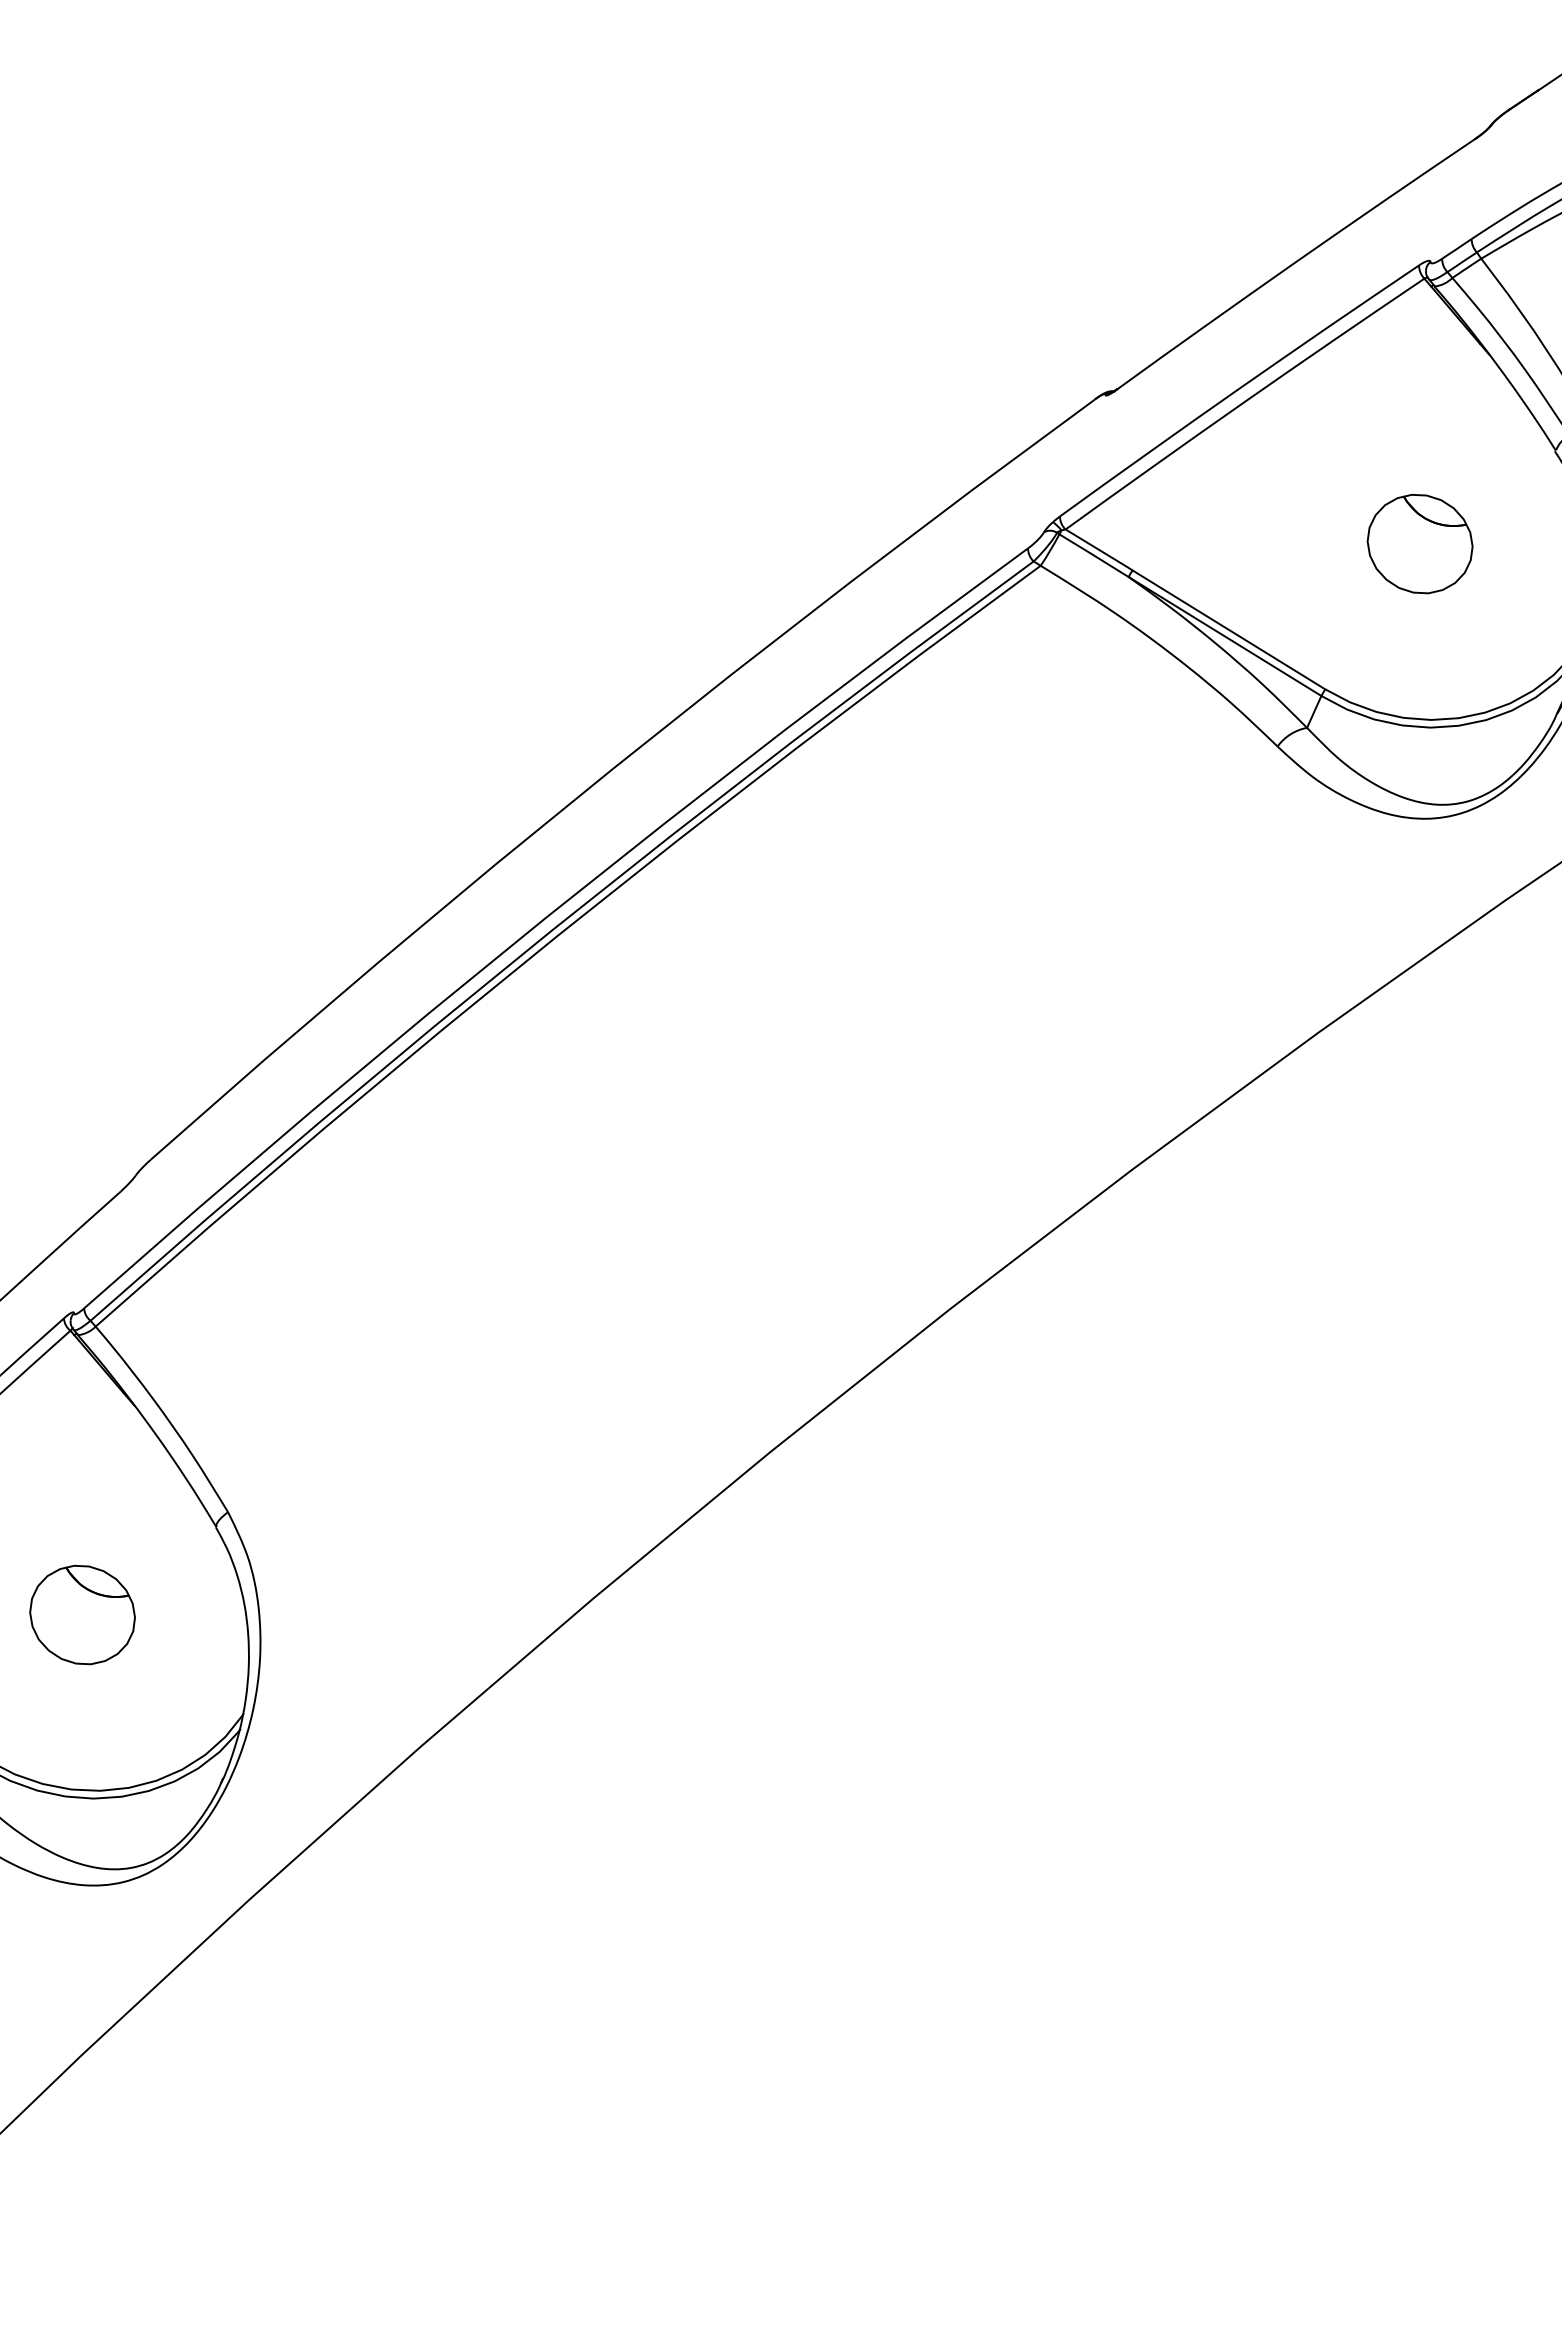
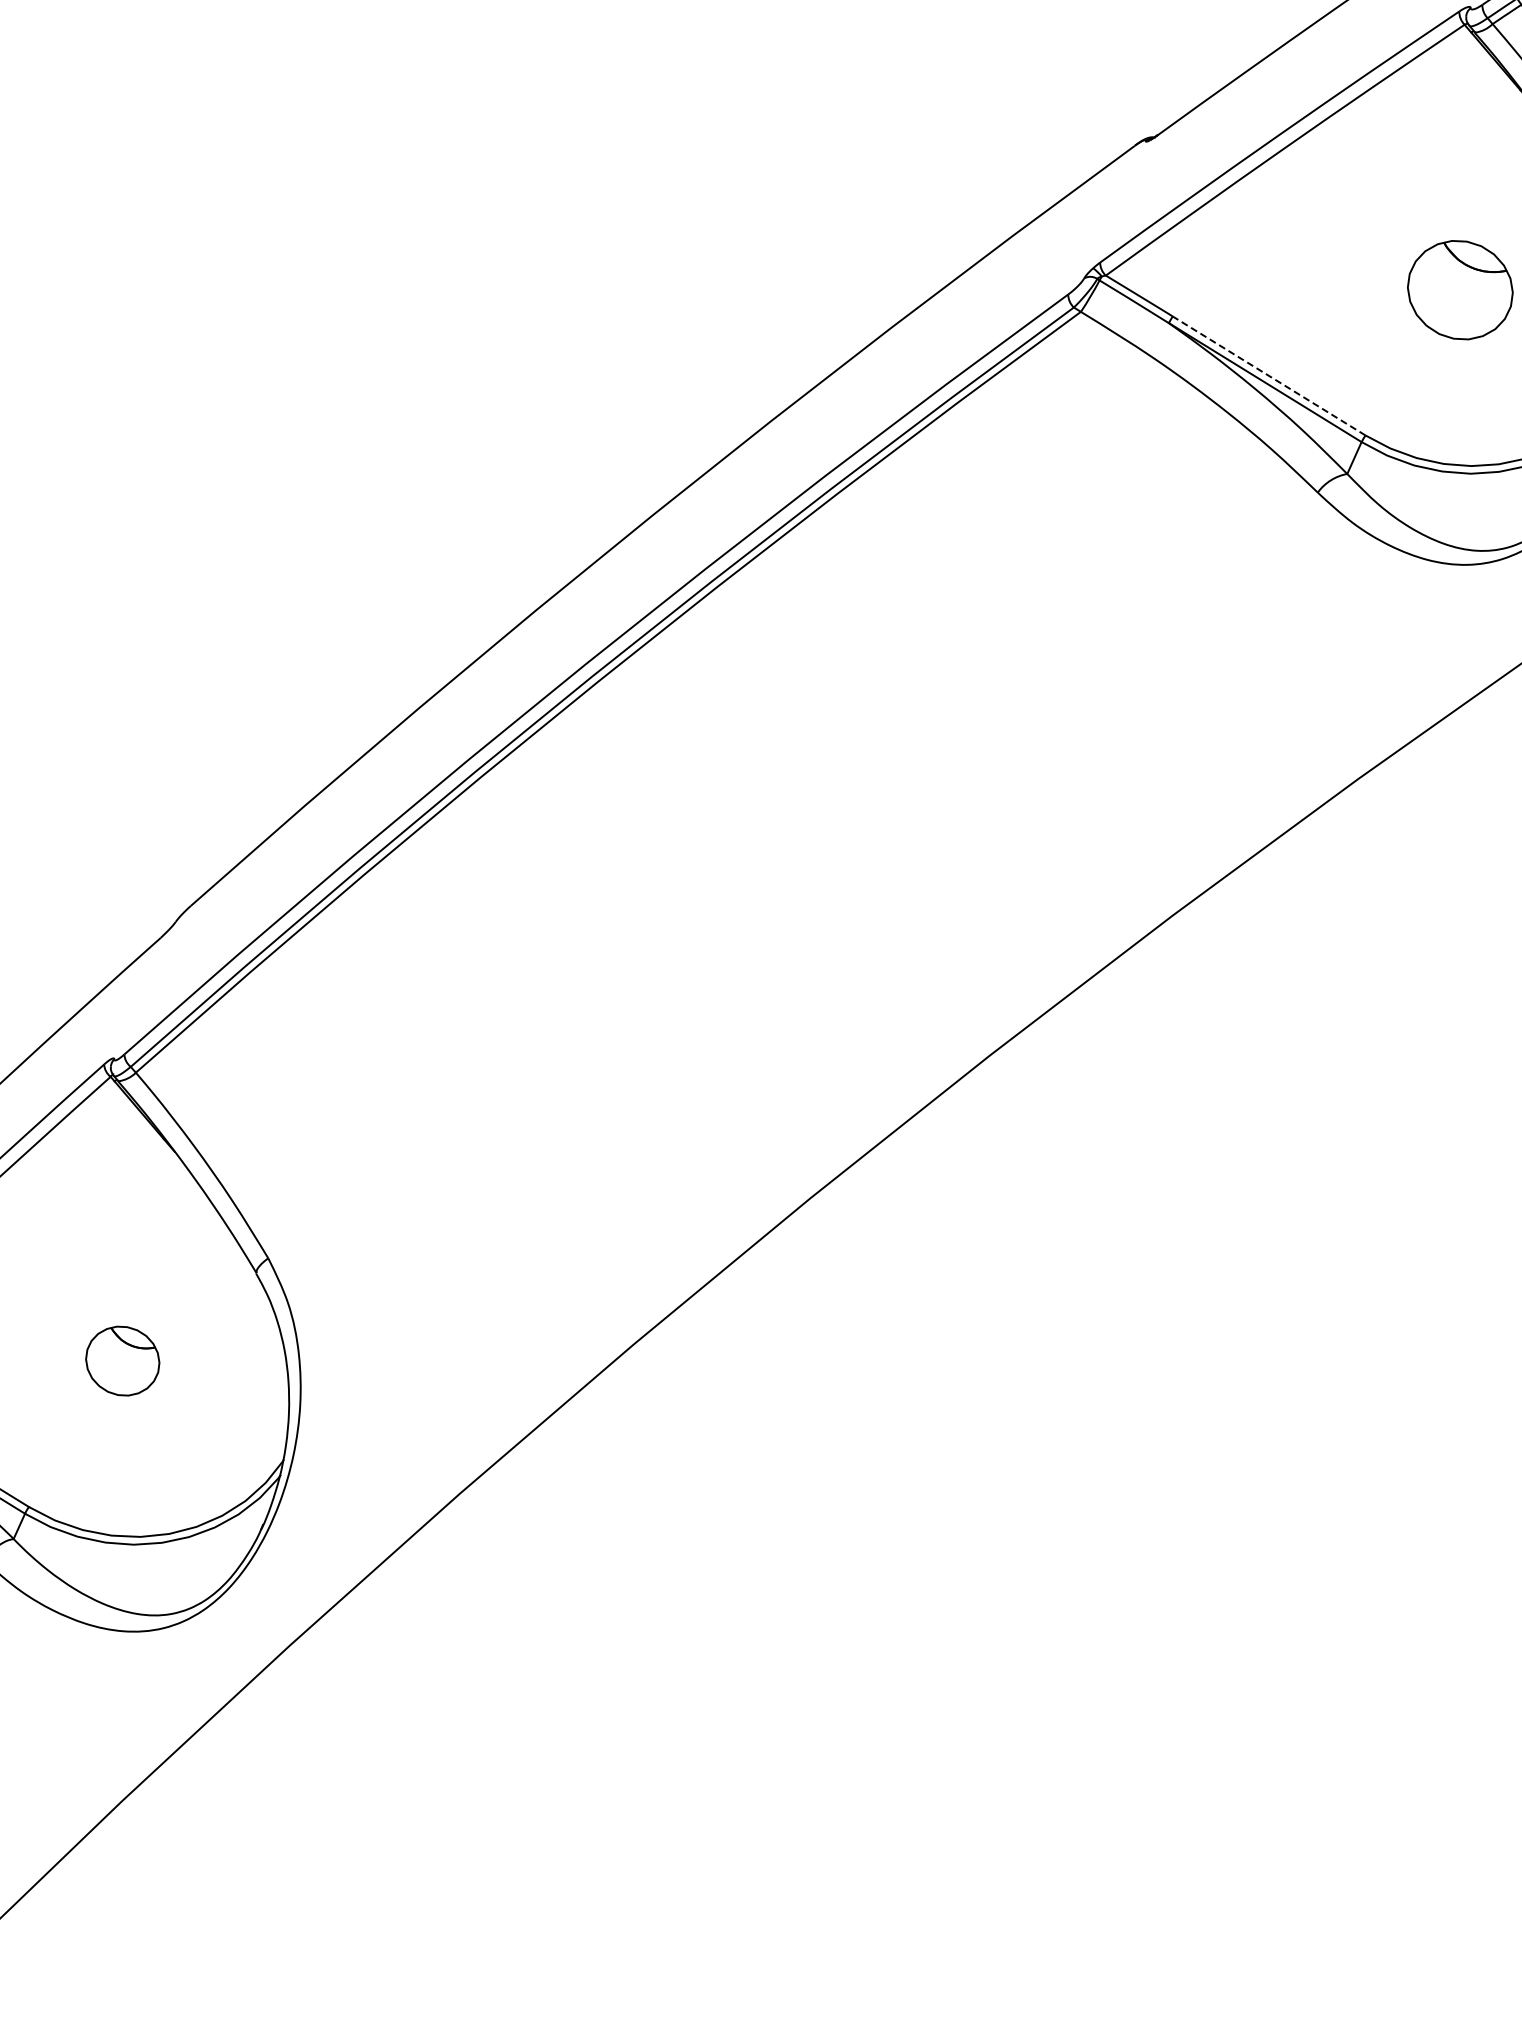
line: (1228, 629) -> (1268, 375), solid -> dashed
part: (82, 1614) -> (122, 1360), size x0.7

